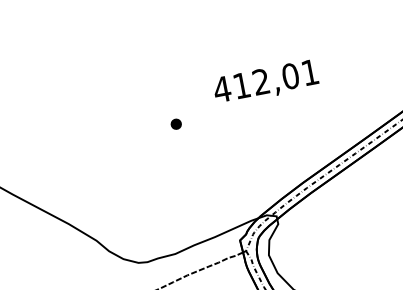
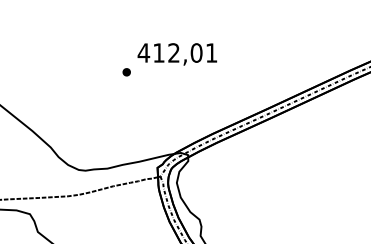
text: (266, 82) -> (177, 54), moved

